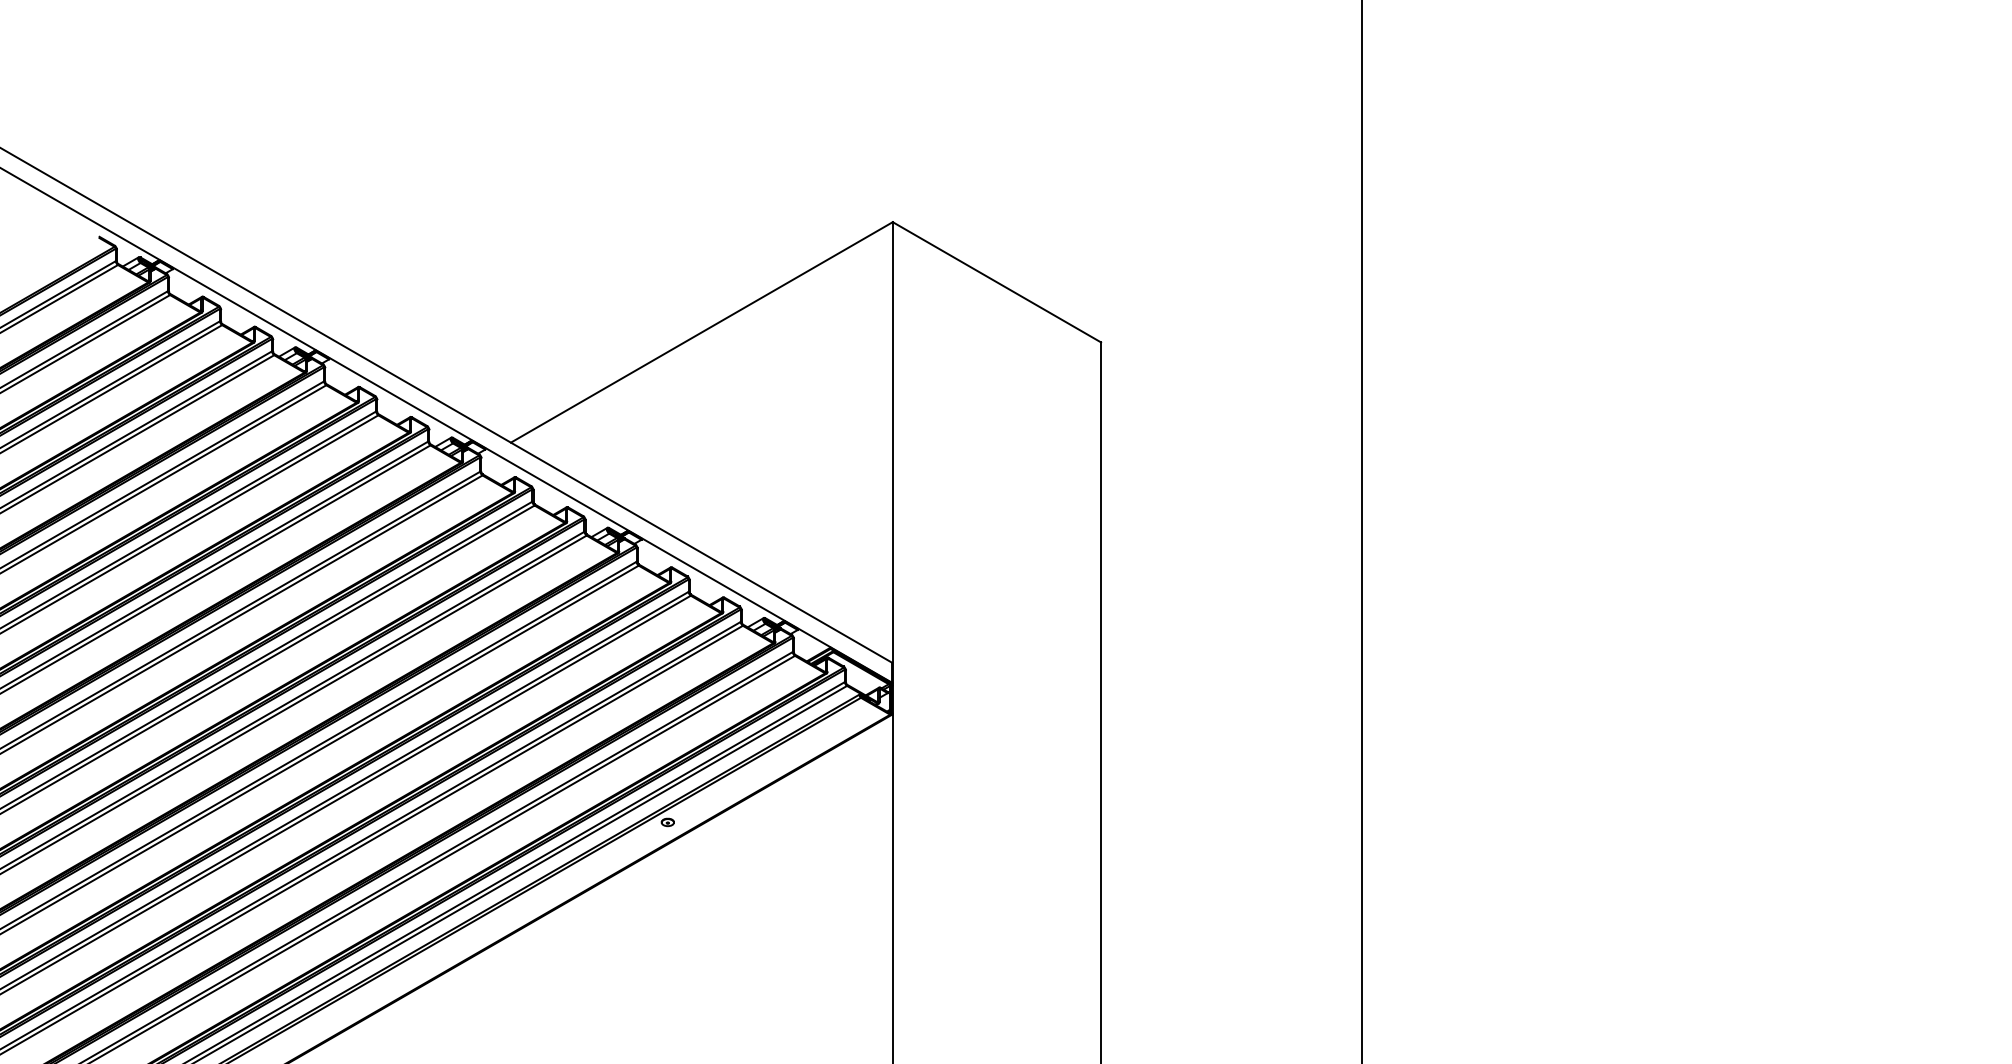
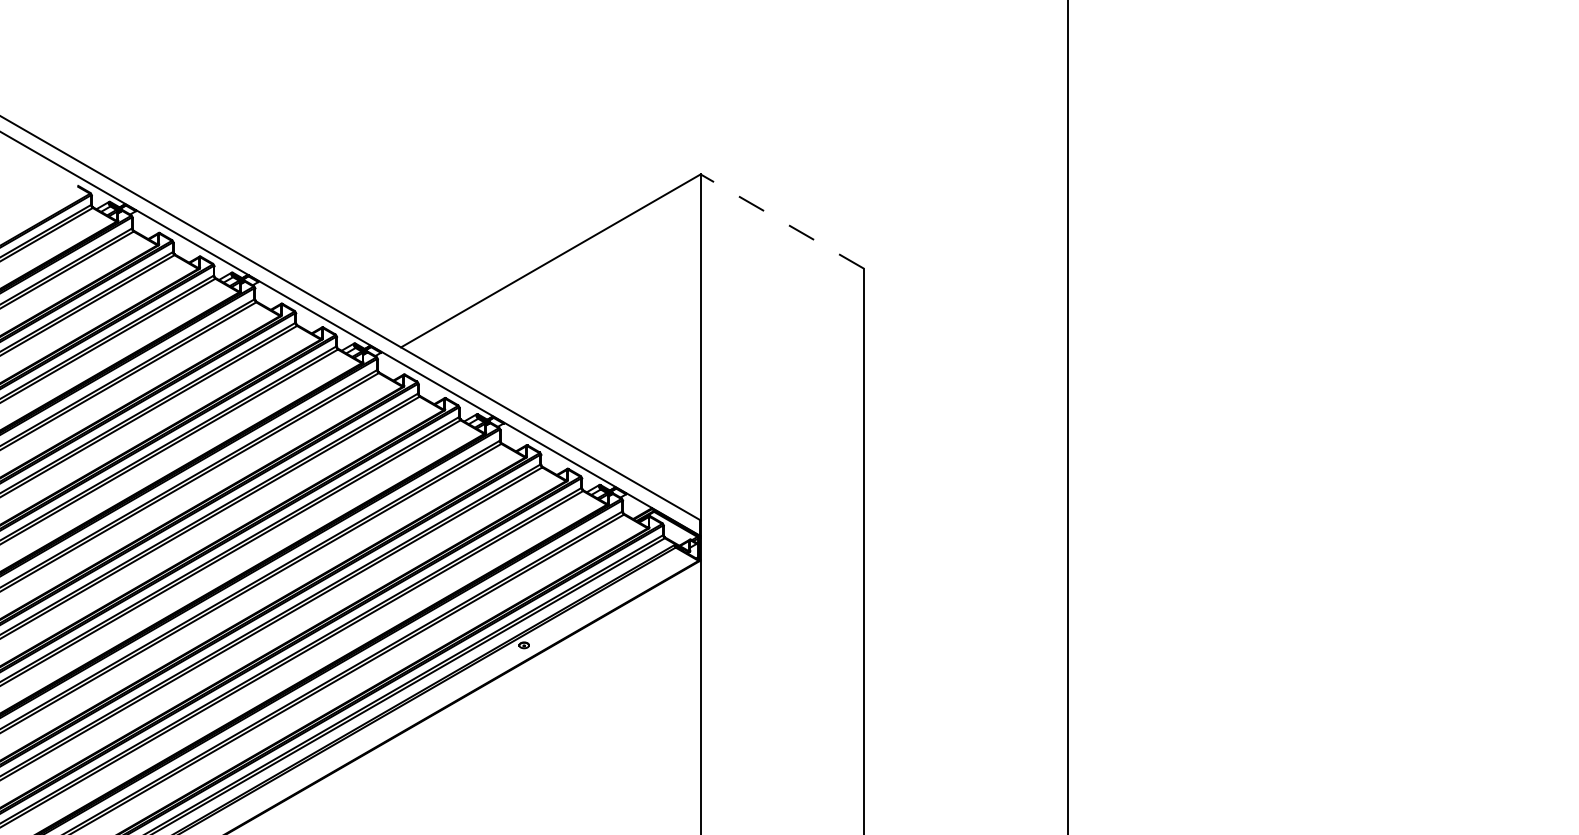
line: (996, 282) -> (782, 221), solid -> dashed

